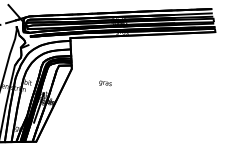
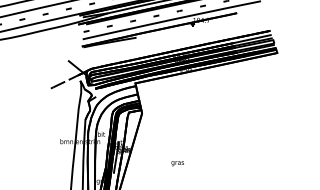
text: (105, 83) -> (177, 163), moved

